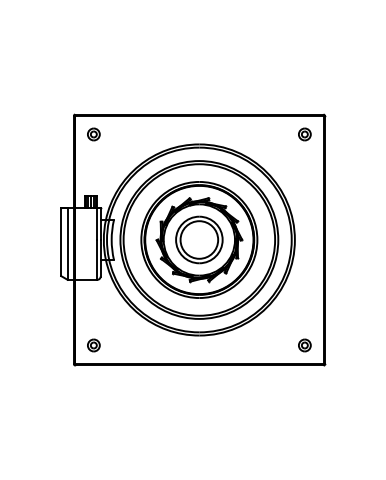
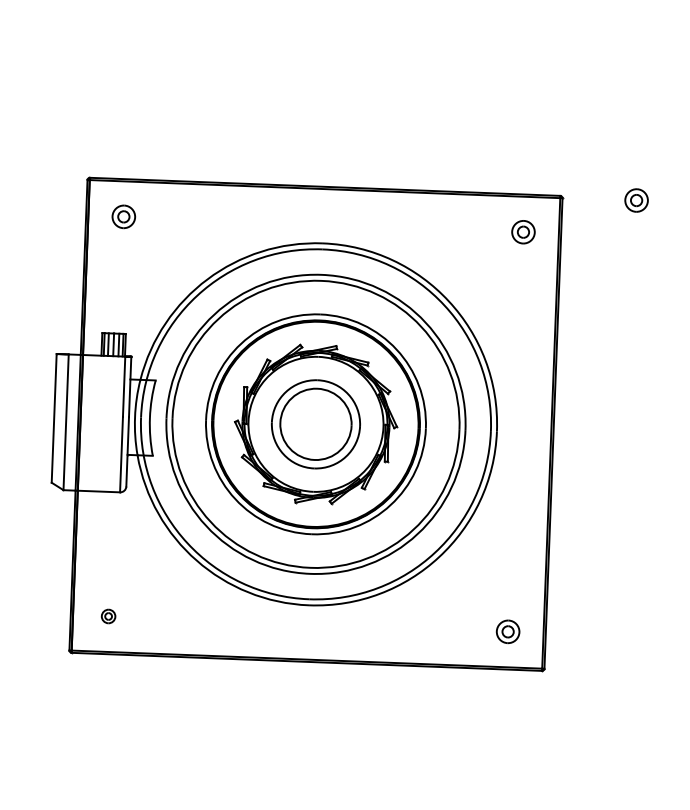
part: (363, 115) -> (635, 200), added
part: (93, 345) -> (107, 616), size x0.6

